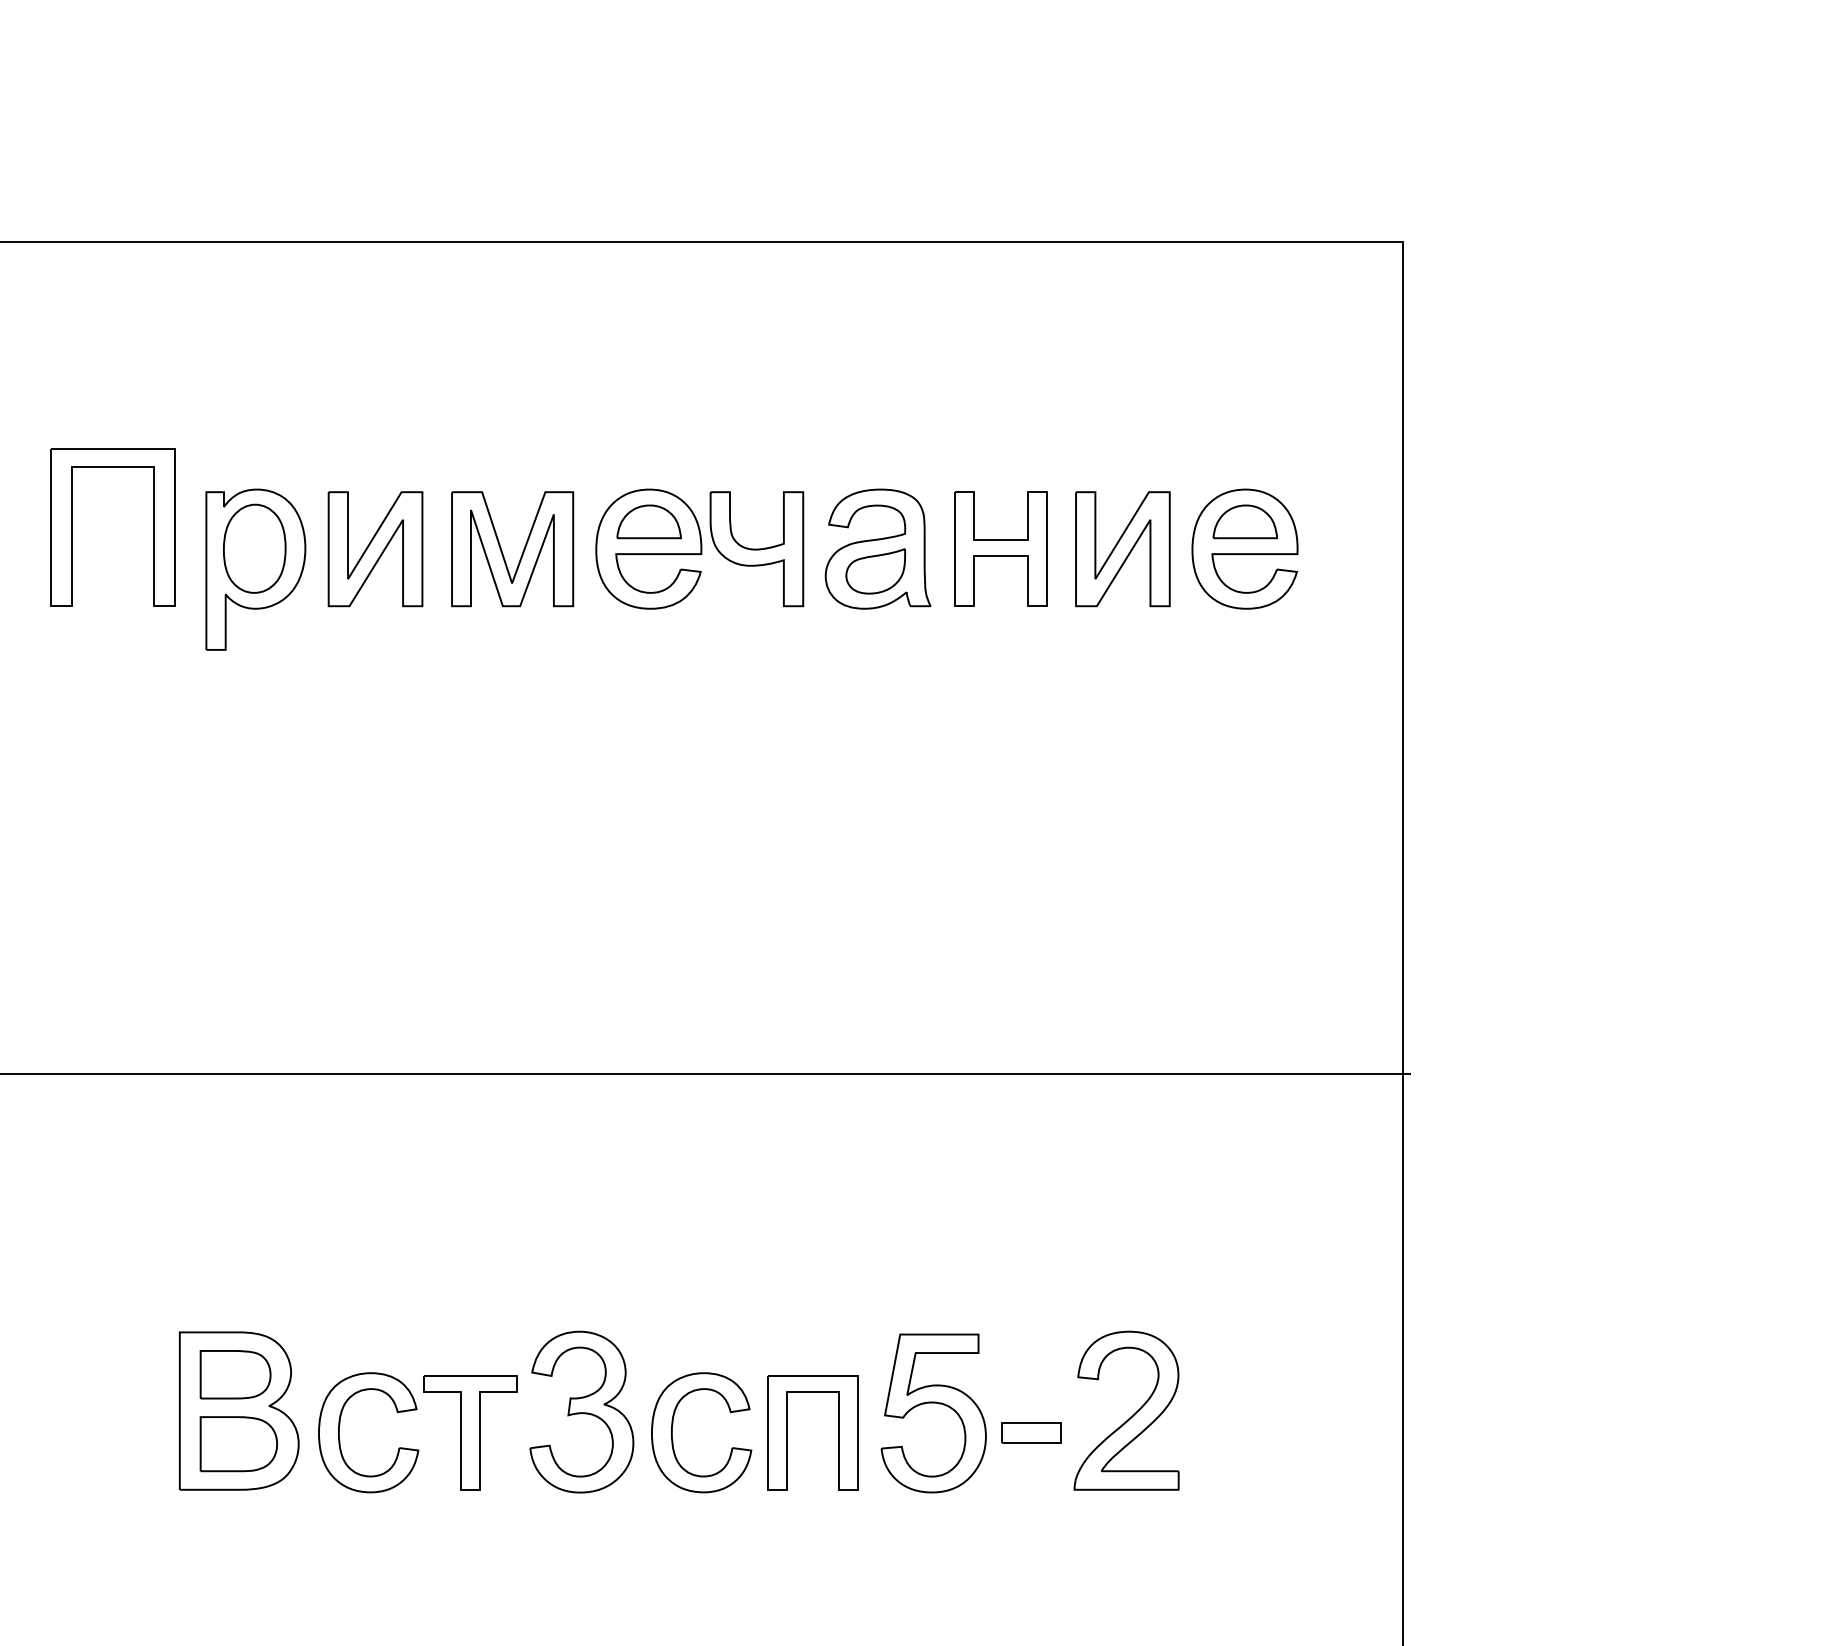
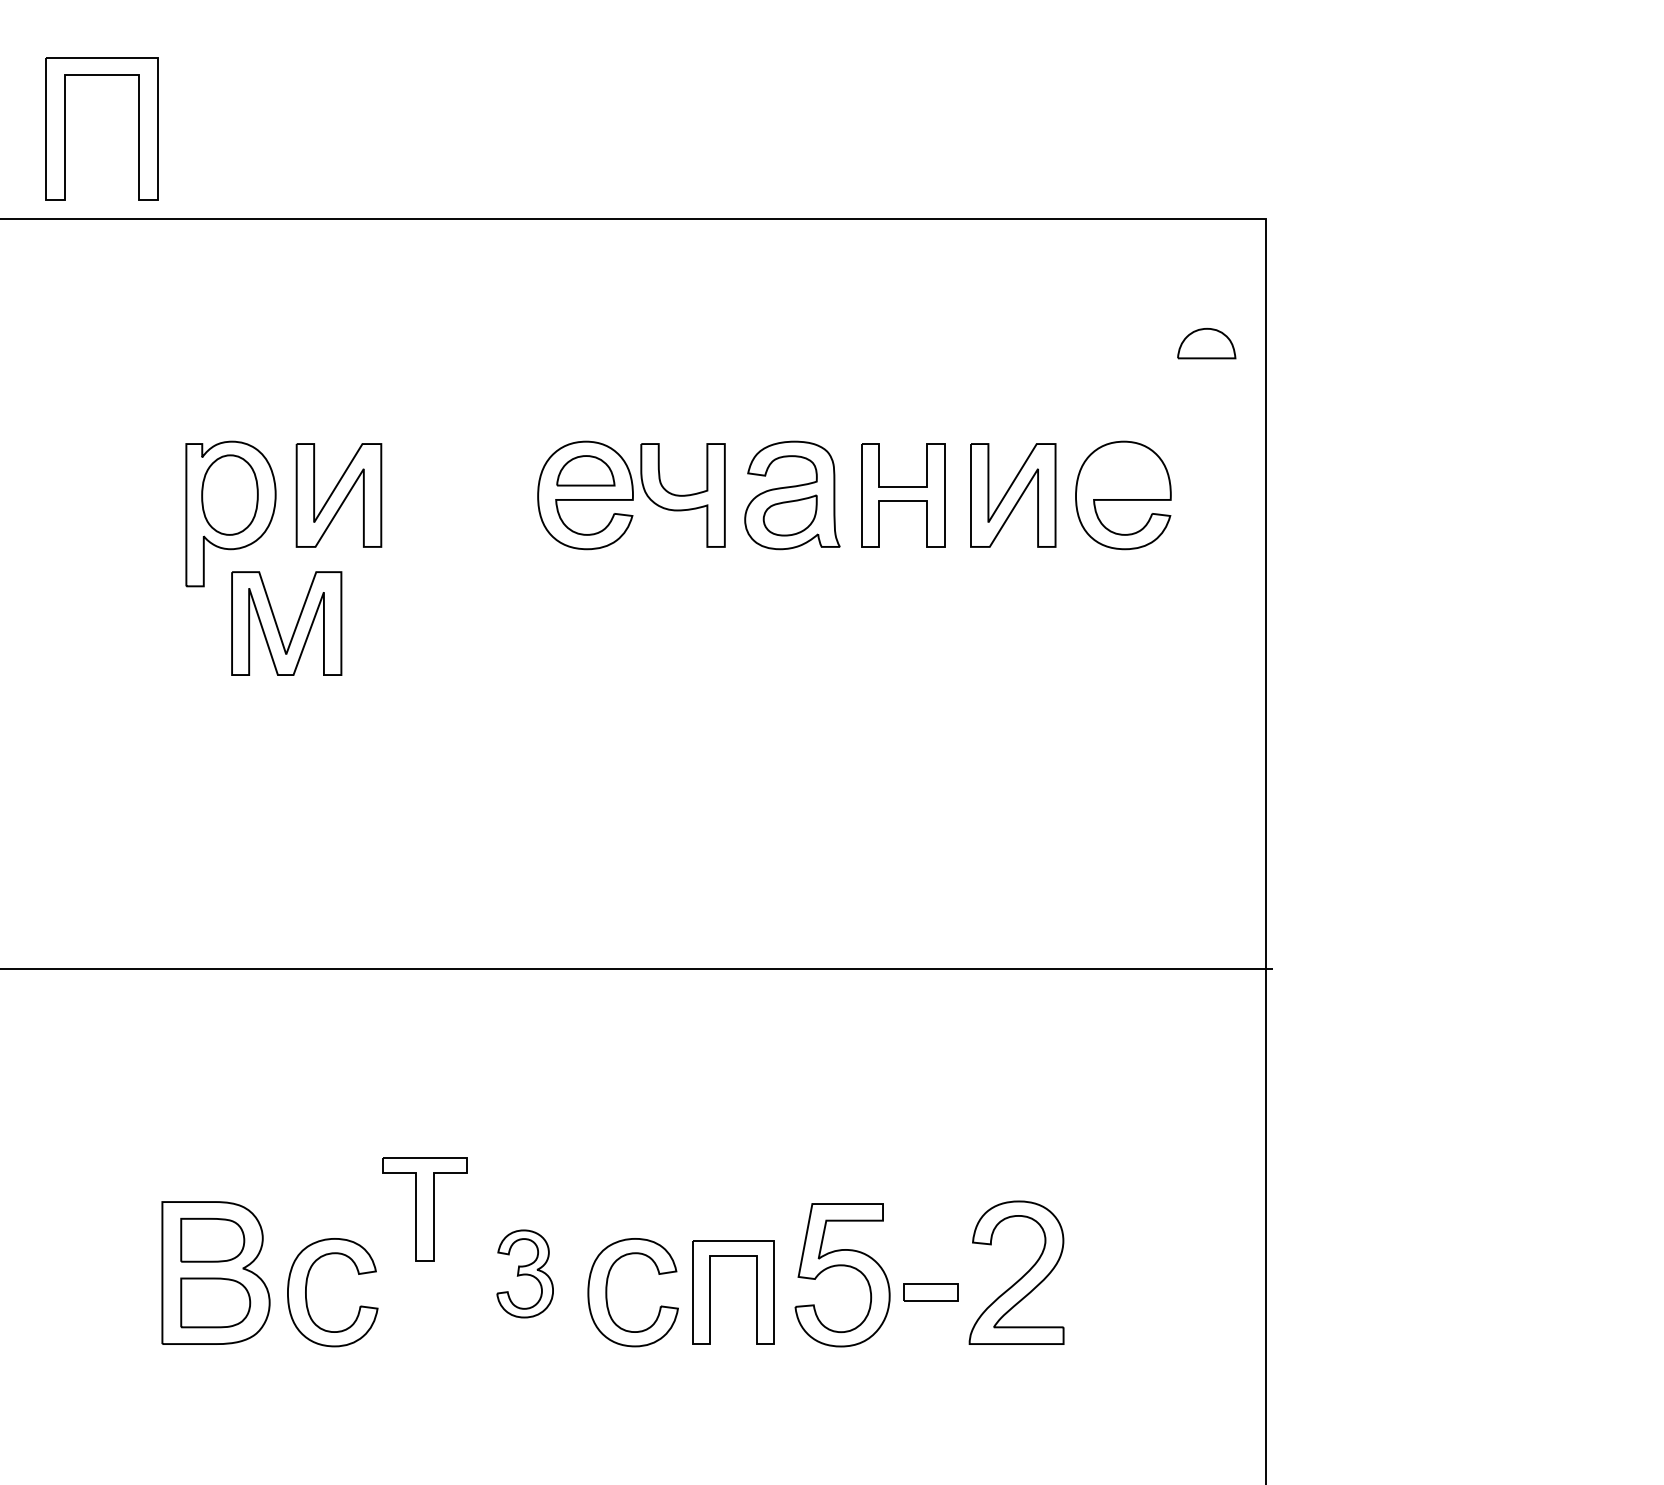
part: (1245, 521) -> (1206, 343), moved
part: (72, 527) -> (65, 129), moved
part: (503, 553) -> (278, 627), moved
part: (581, 1411) -> (524, 1273), size x0.6
part: (470, 1432) -> (424, 1209), moved

